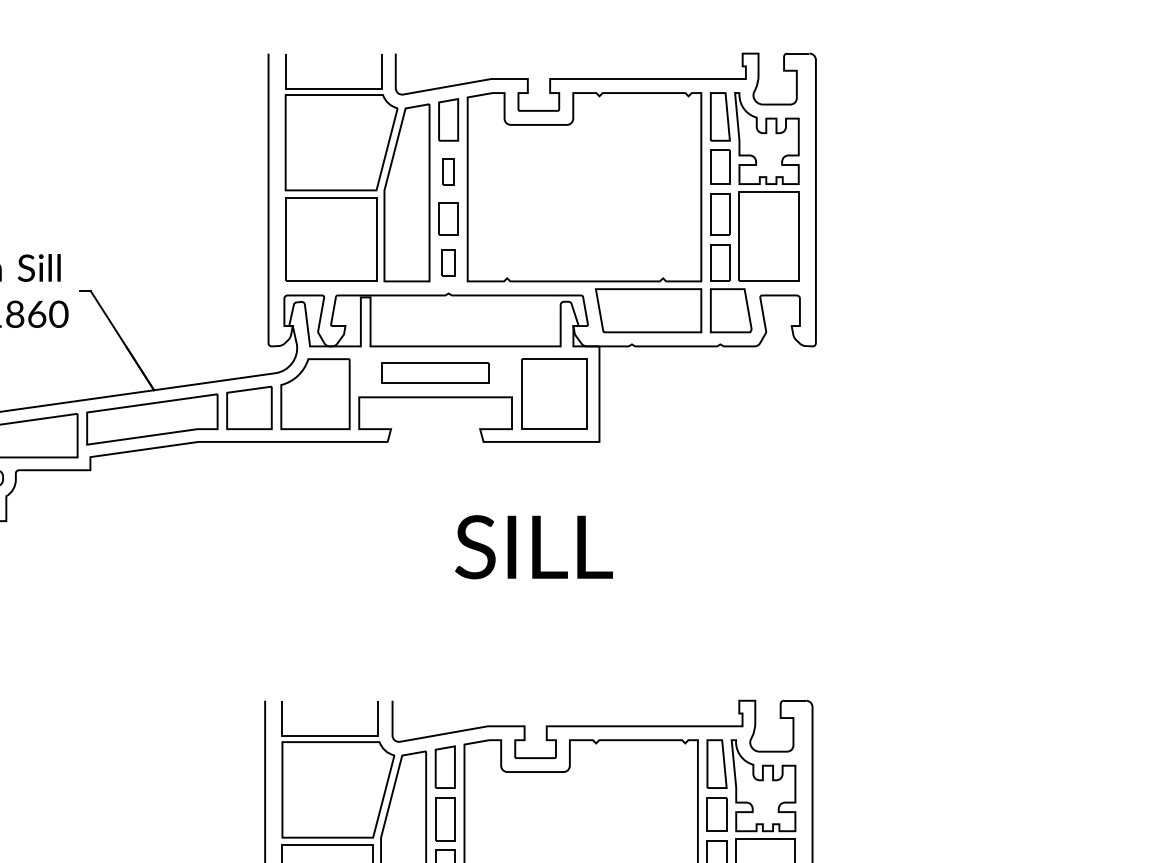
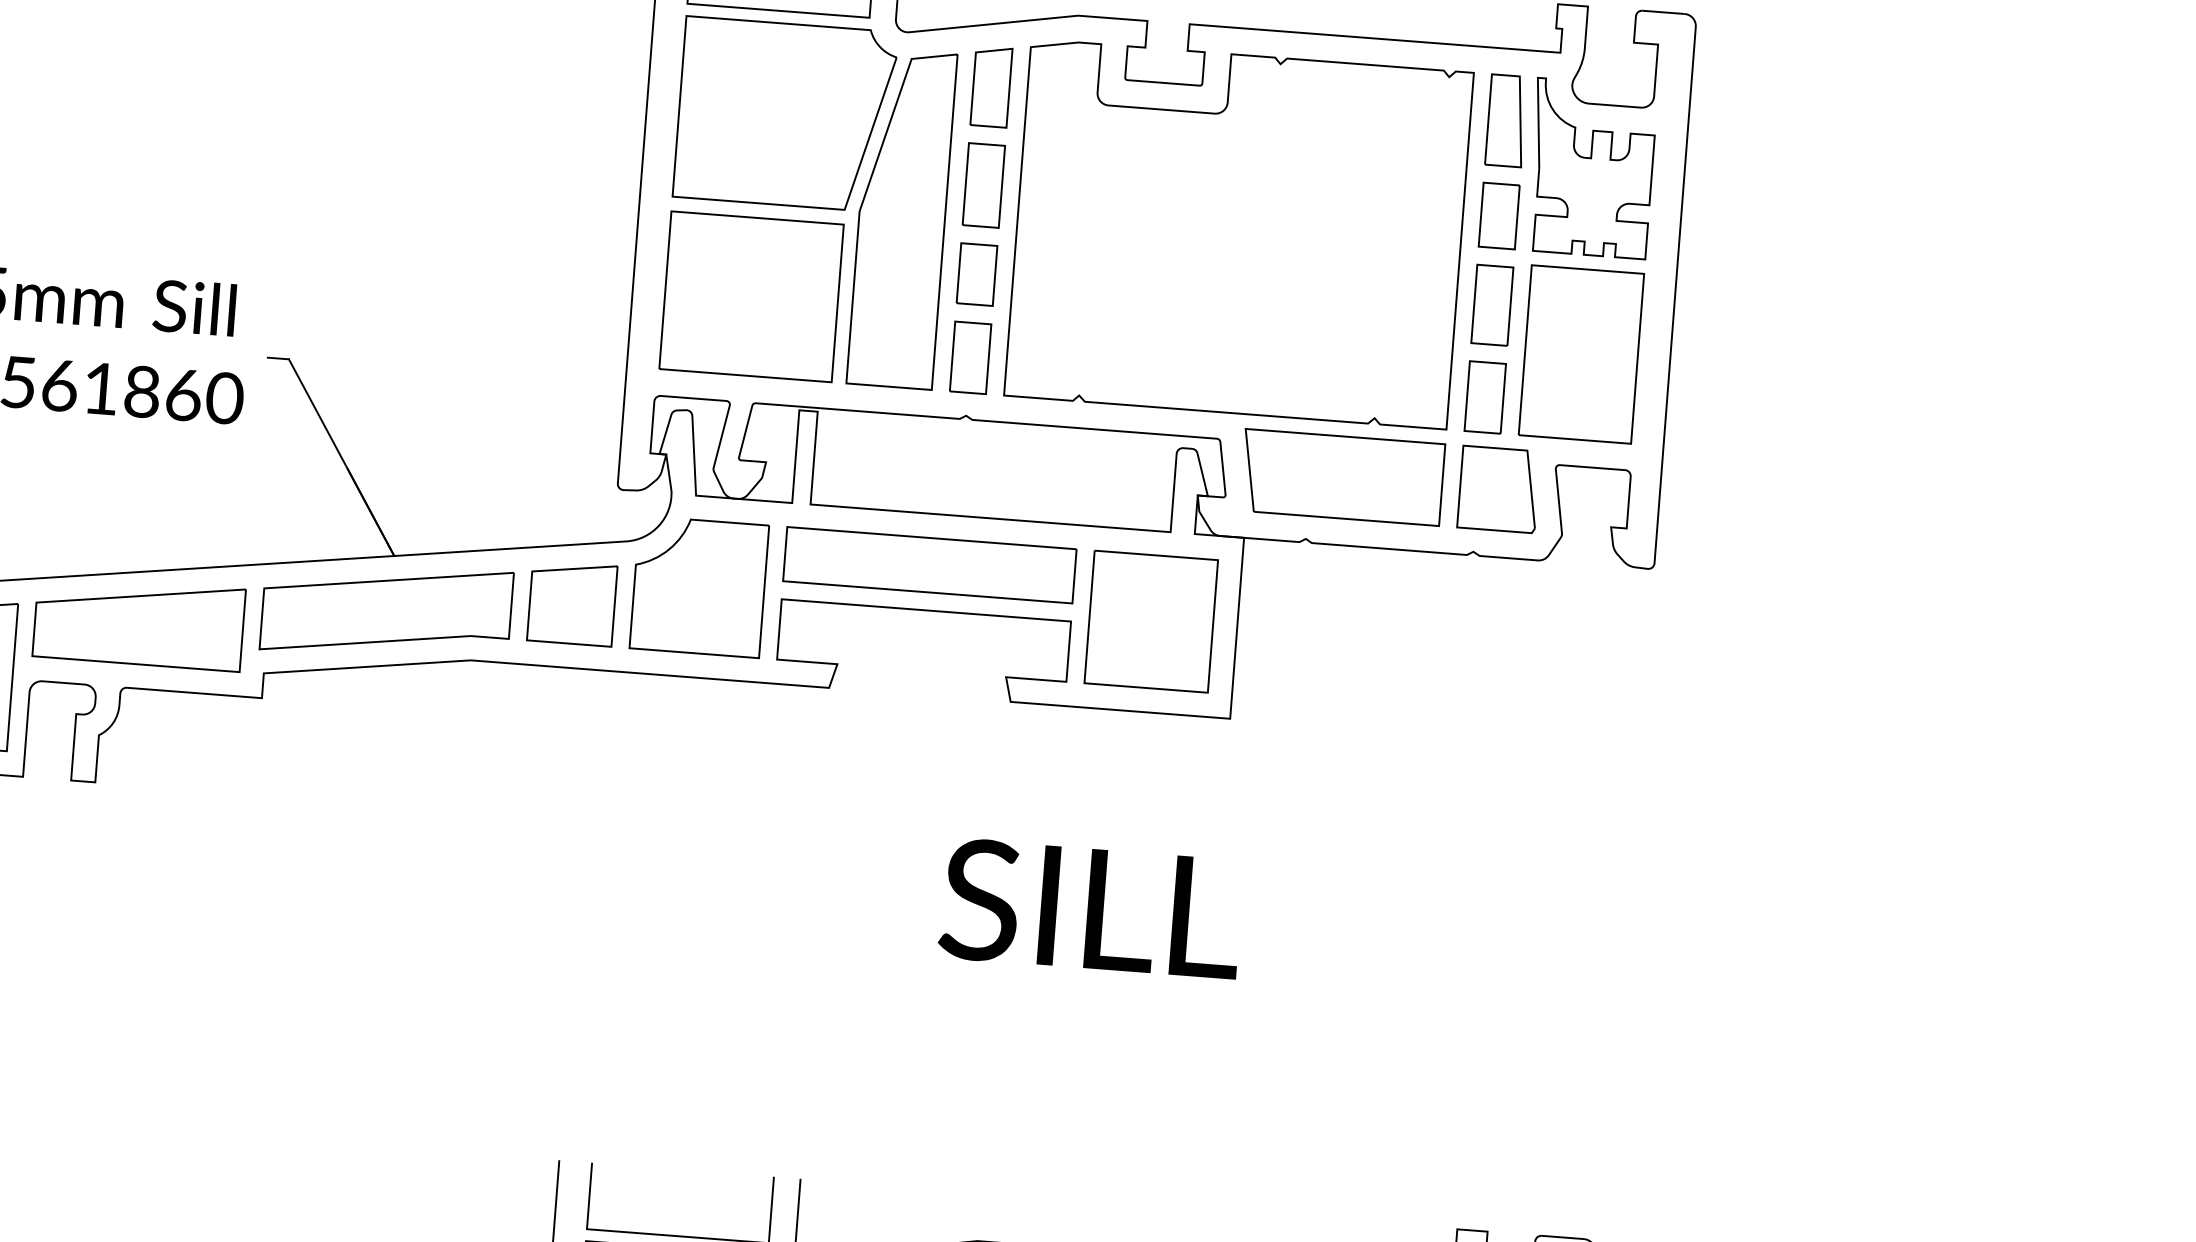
part: (448, 171) -> (983, 184), size x1.67
part: (448, 262) -> (970, 356), size x1.43
part: (435, 373) -> (929, 565), size x1.43

